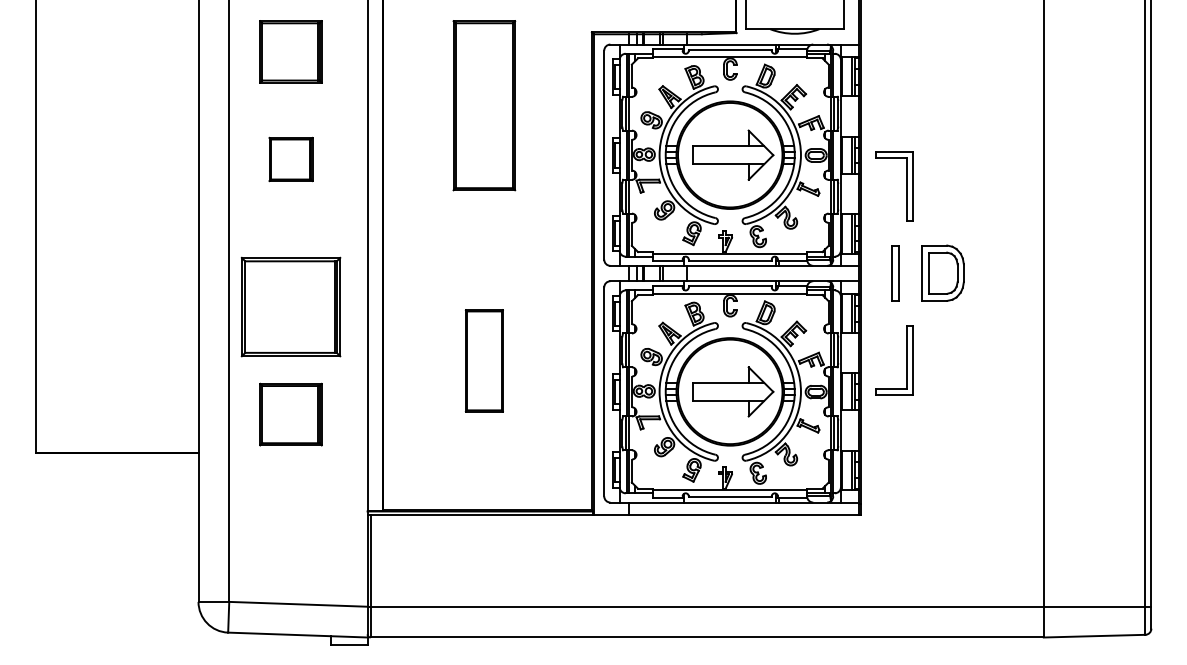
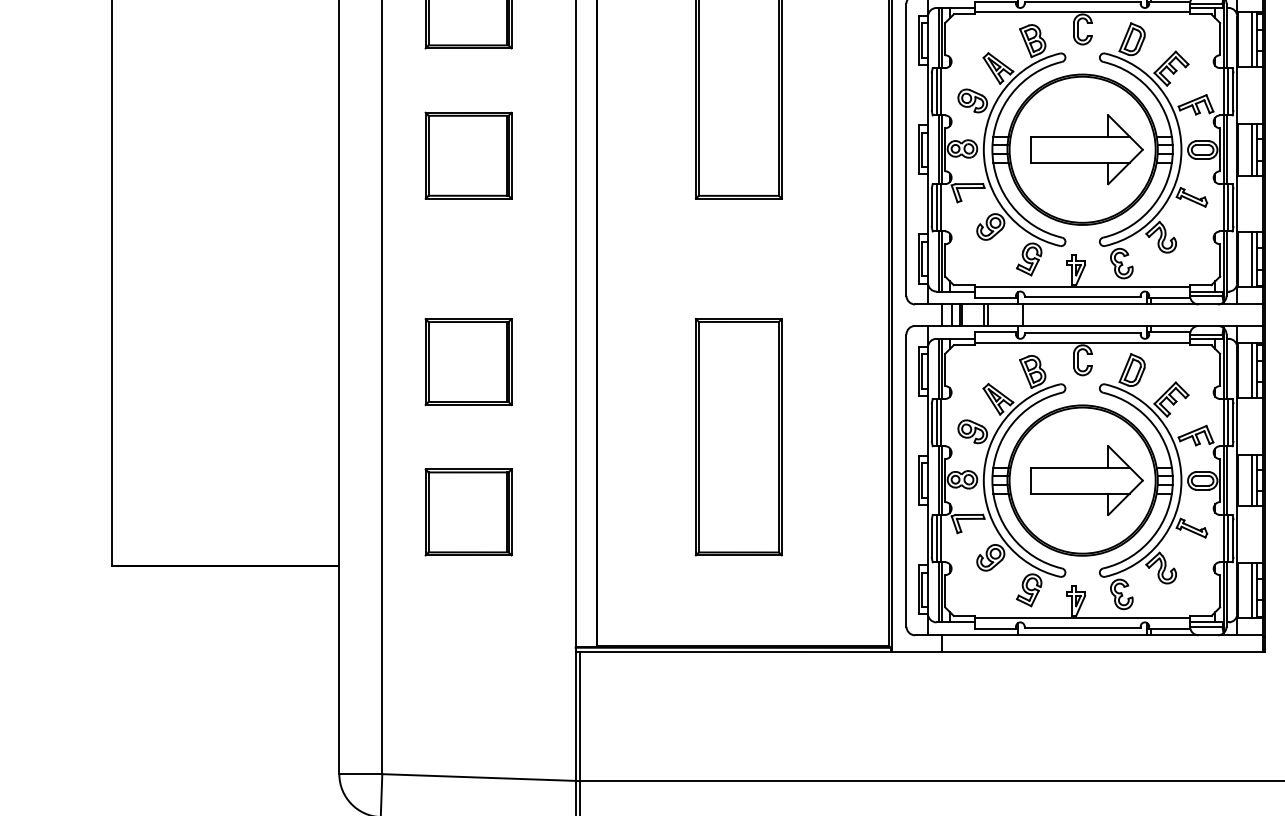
part: (290, 159) -> (467, 155), size x1.43
part: (290, 306) -> (467, 361), size x0.62
part: (484, 360) -> (739, 436), size x1.67

